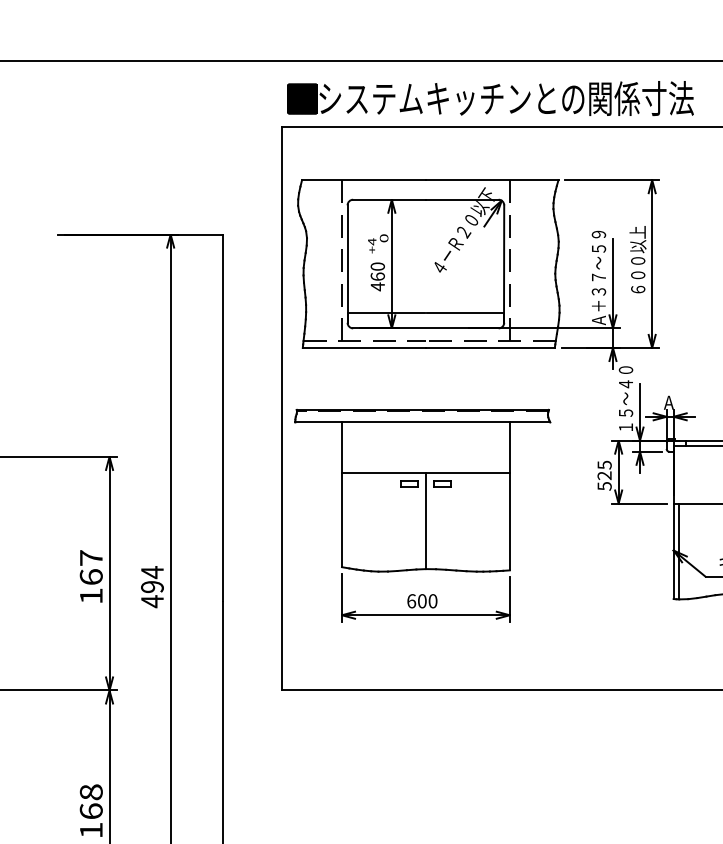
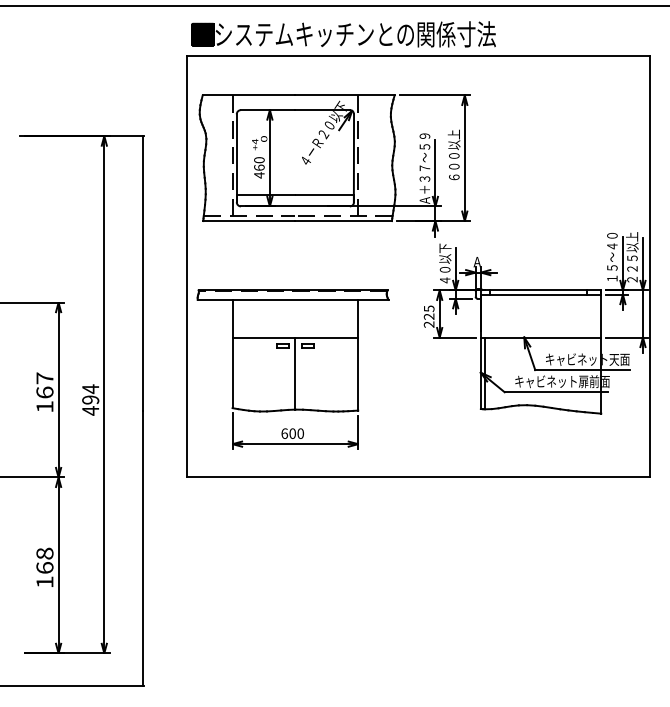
text: (626, 397) -> (445, 258), １５～４０ -> ４０以下
text: (603, 486) -> (428, 324), 525 -> 225
part: (422, 515) -> (292, 369), moved

